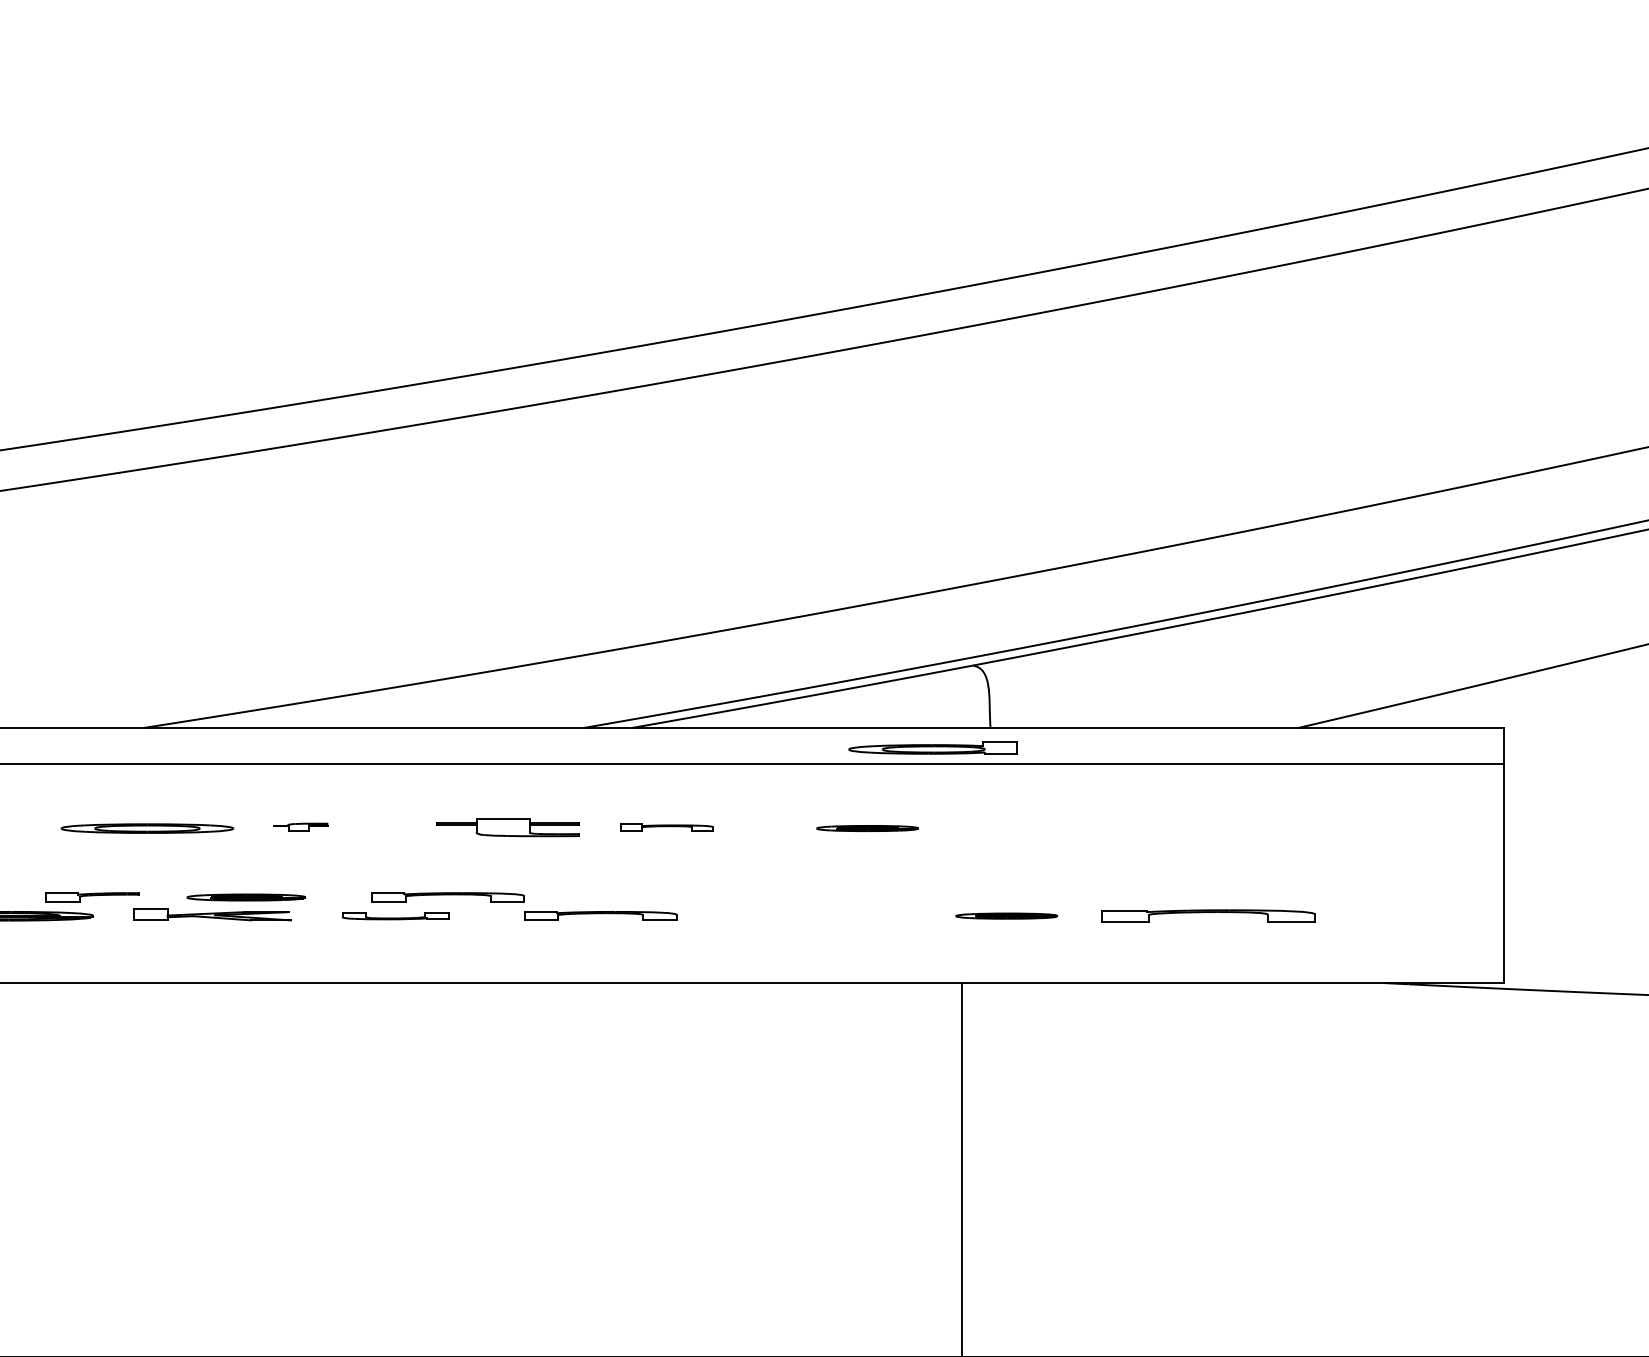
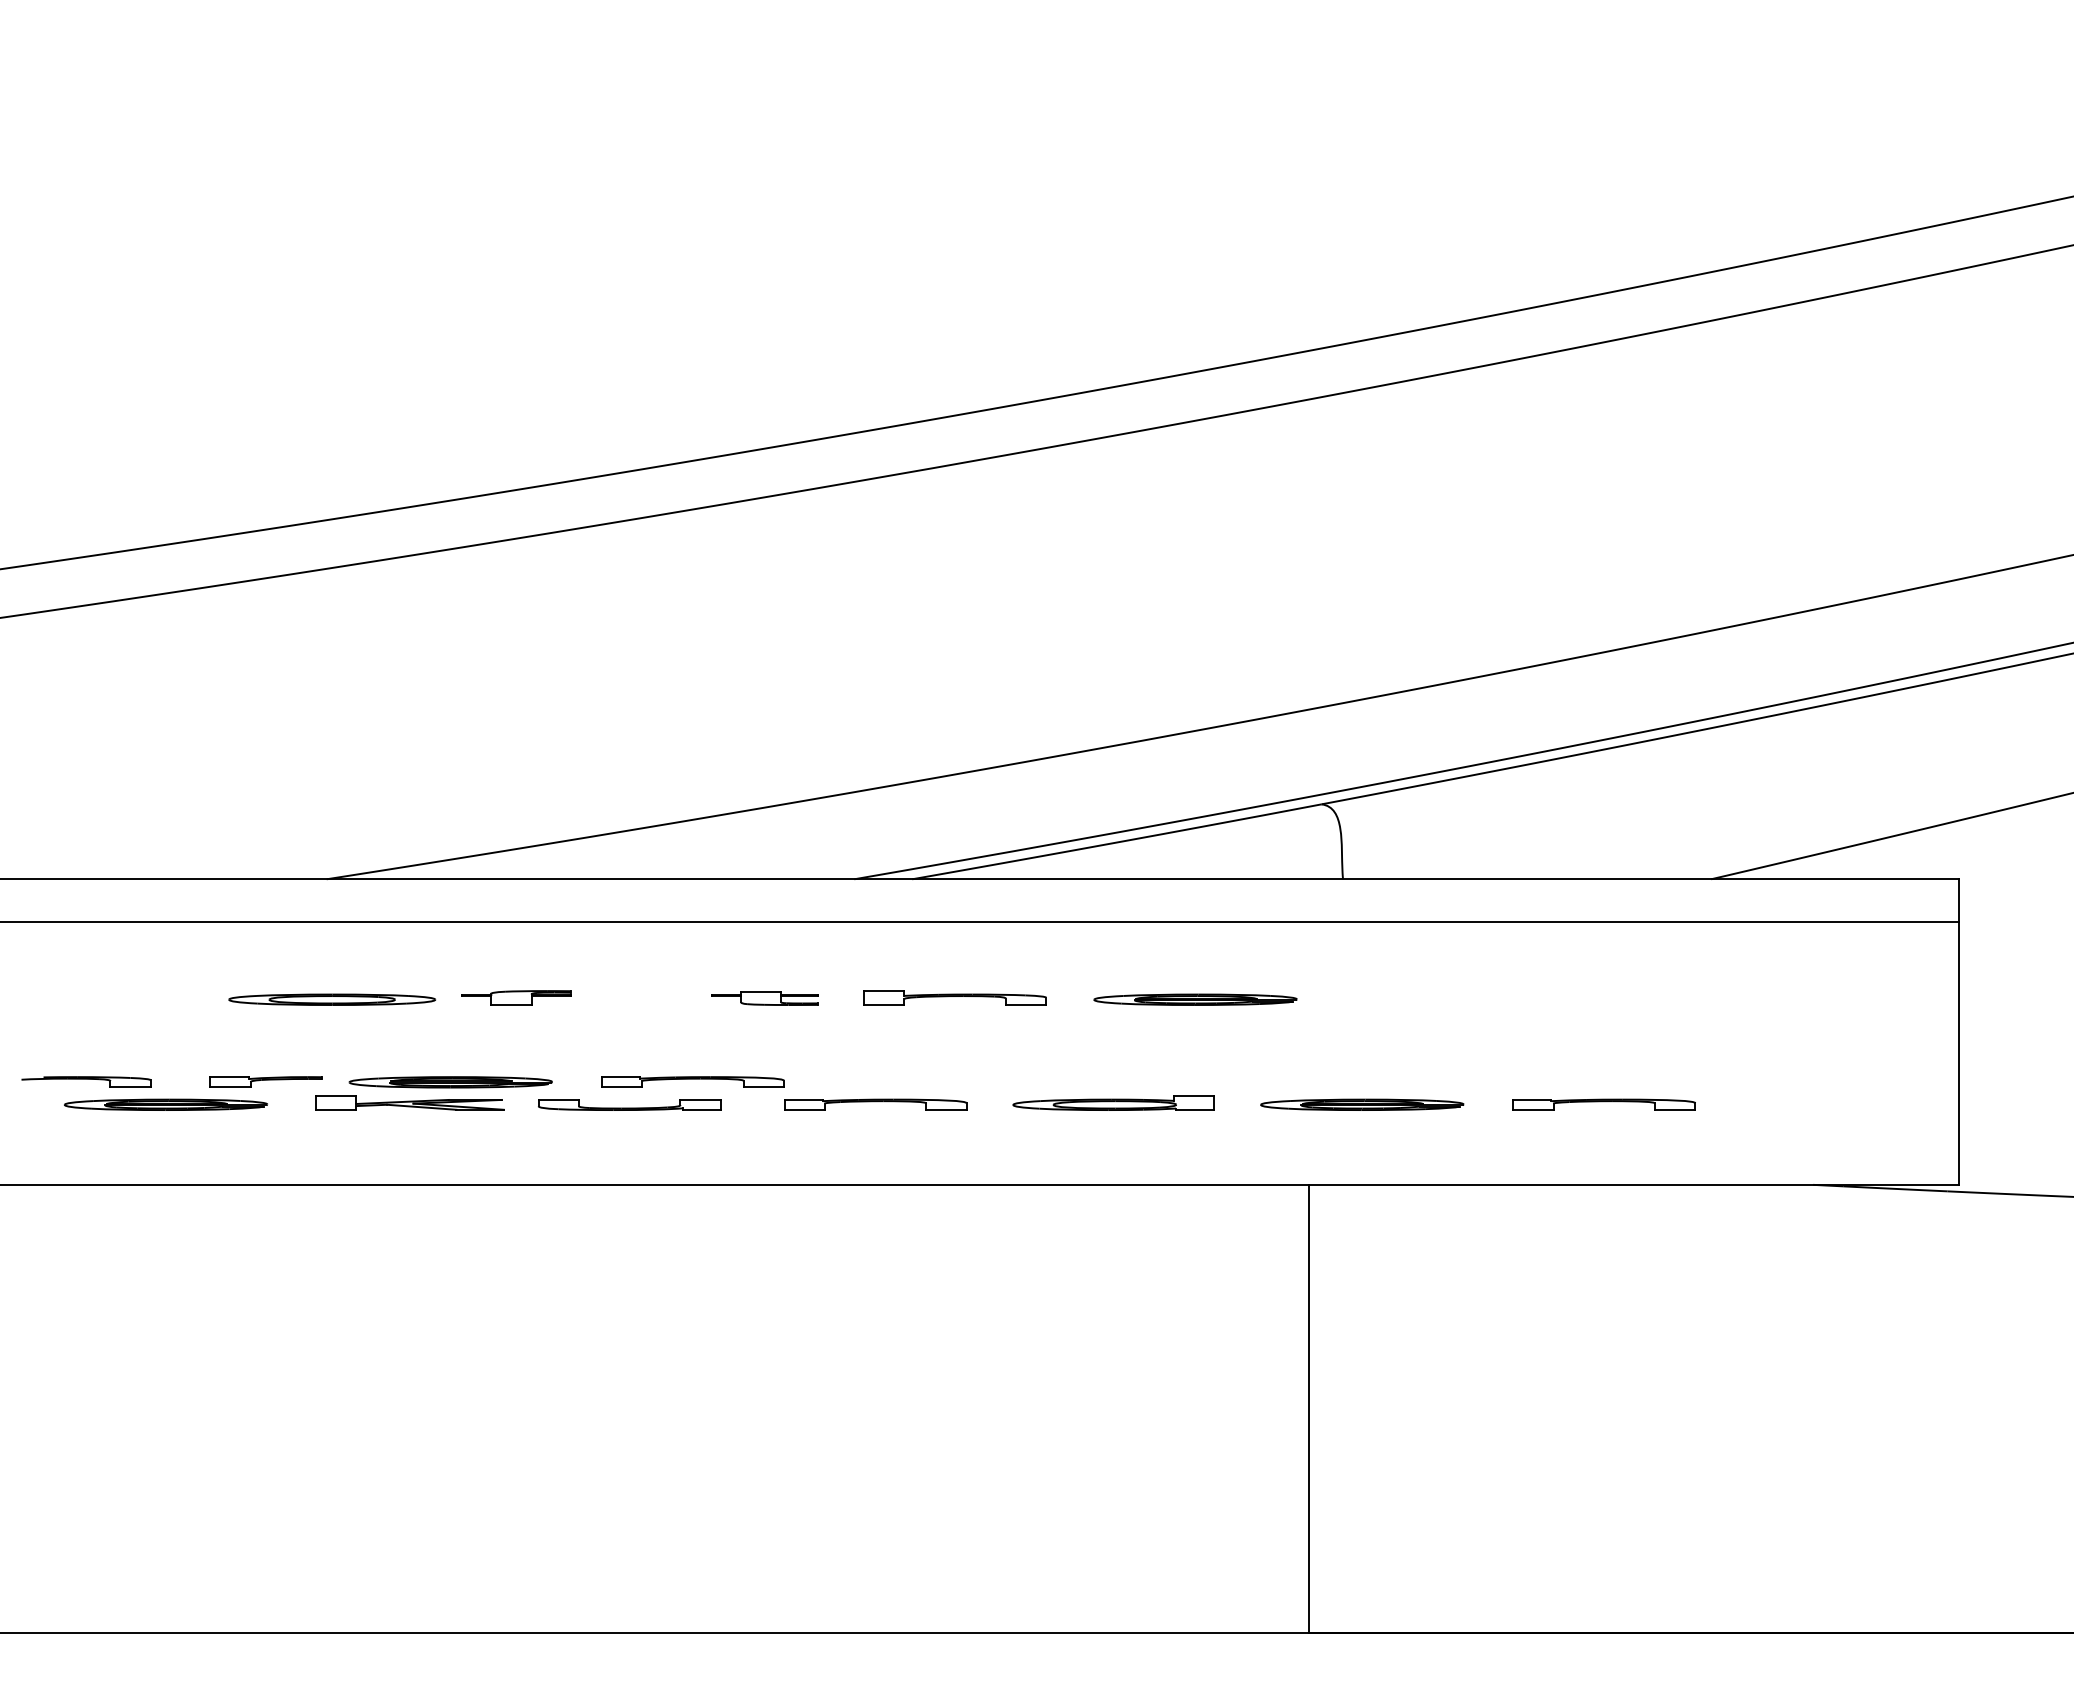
part: (932, 747) -> (1113, 1102), moved
part: (301, 826) -> (516, 997), size x1.67
part: (666, 826) -> (954, 997), size x1.67
part: (508, 827) -> (764, 998), size x0.62
part: (867, 828) -> (1195, 999), size x1.67
part: (246, 897) -> (450, 1082), size x1.43
part: (395, 915) -> (629, 1104), size x1.43
part: (1006, 915) -> (1362, 1104), size x1.67
part: (1207, 915) -> (1603, 1104), size x0.71

